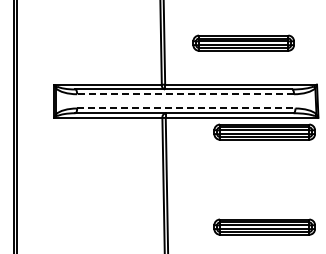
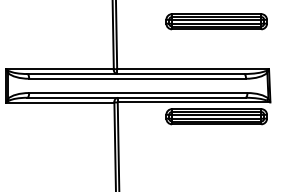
part: (243, 42) -> (216, 21), moved
line: (185, 94) -> (137, 79), dashed -> solid
line: (186, 108) -> (138, 93), dashed -> solid

